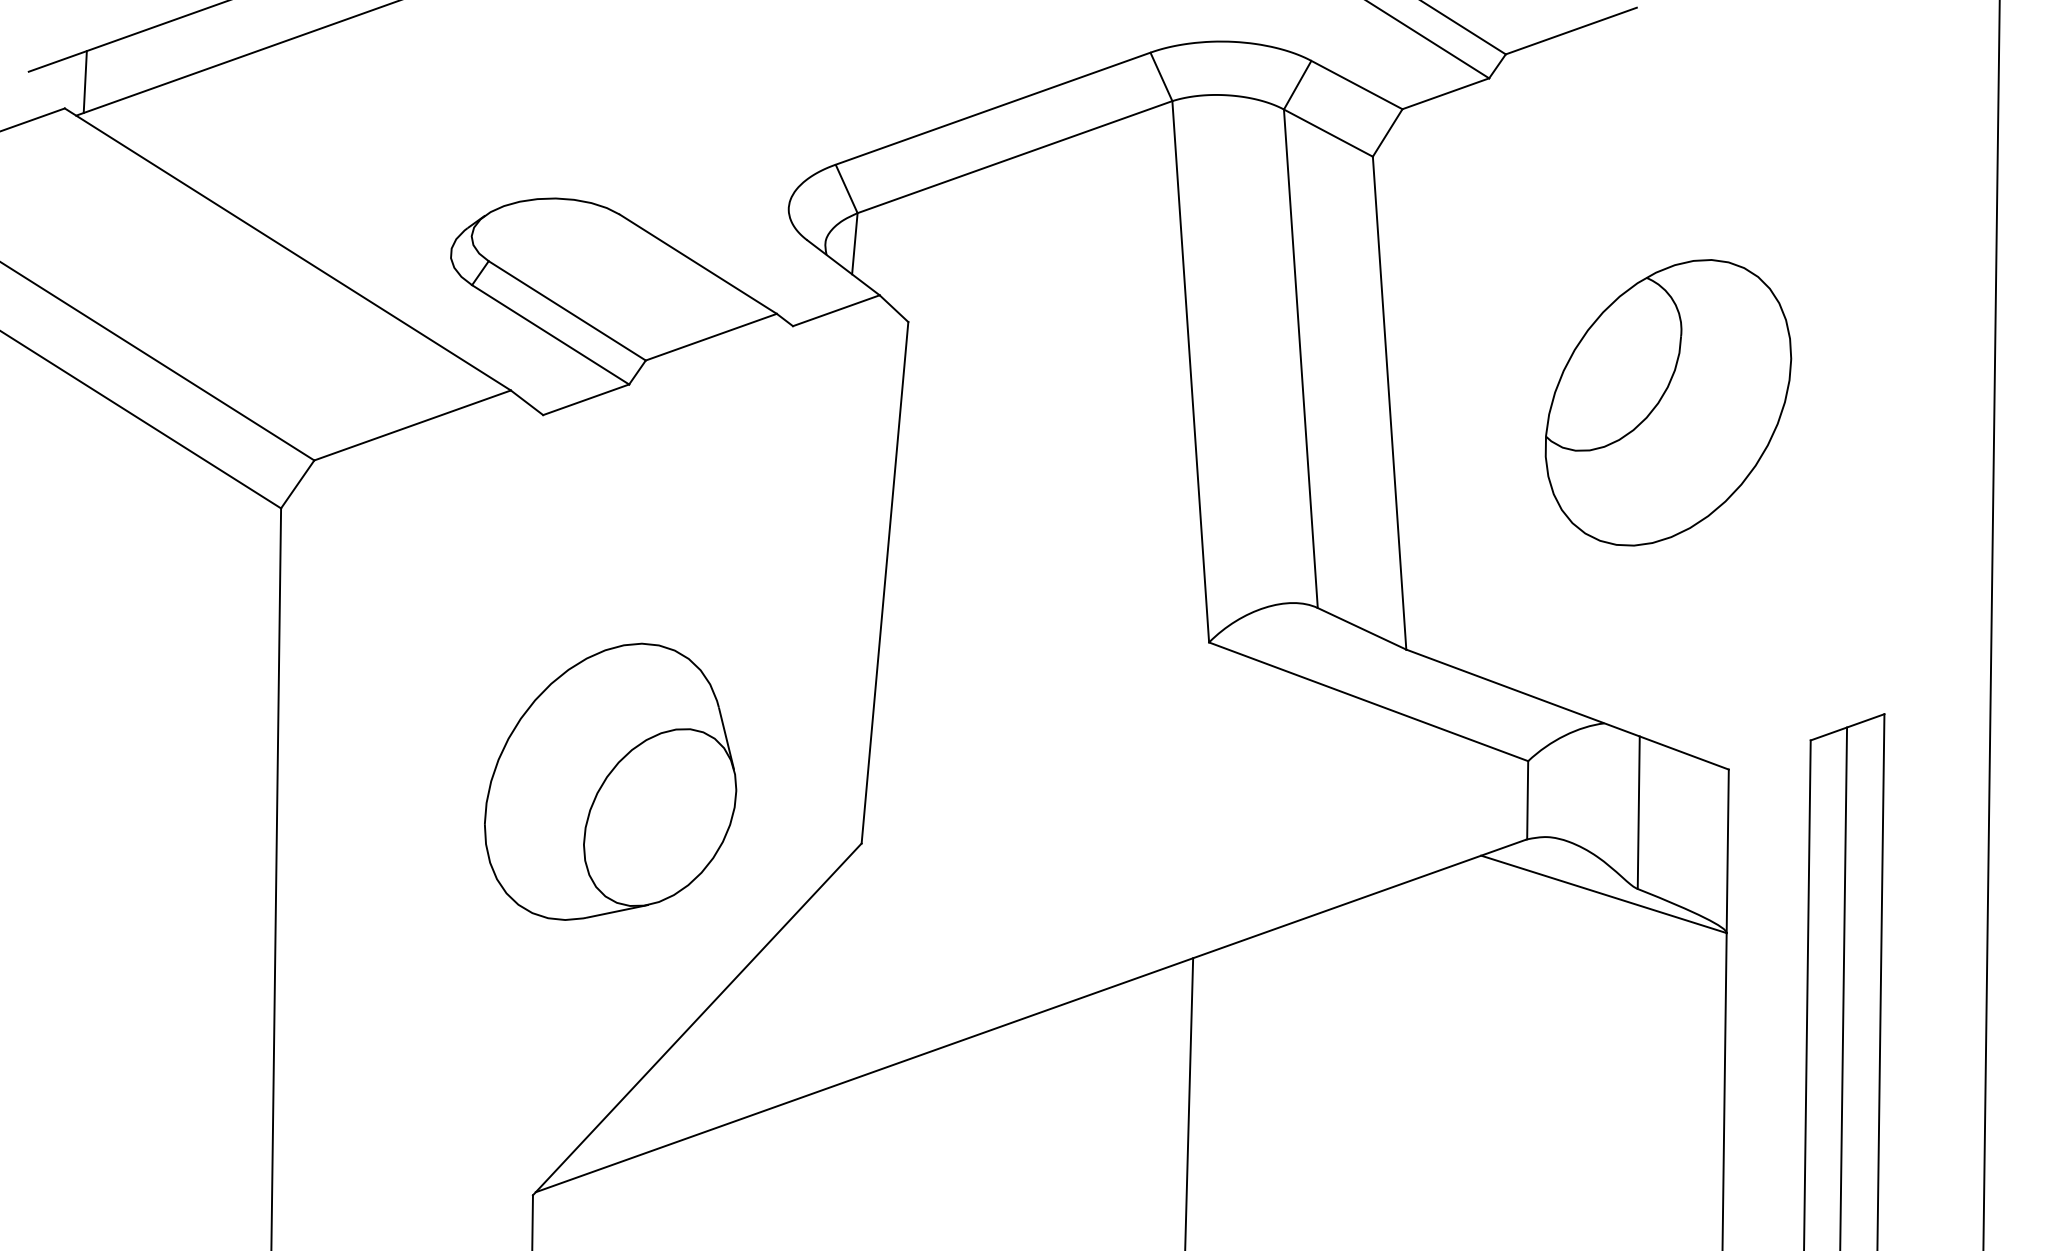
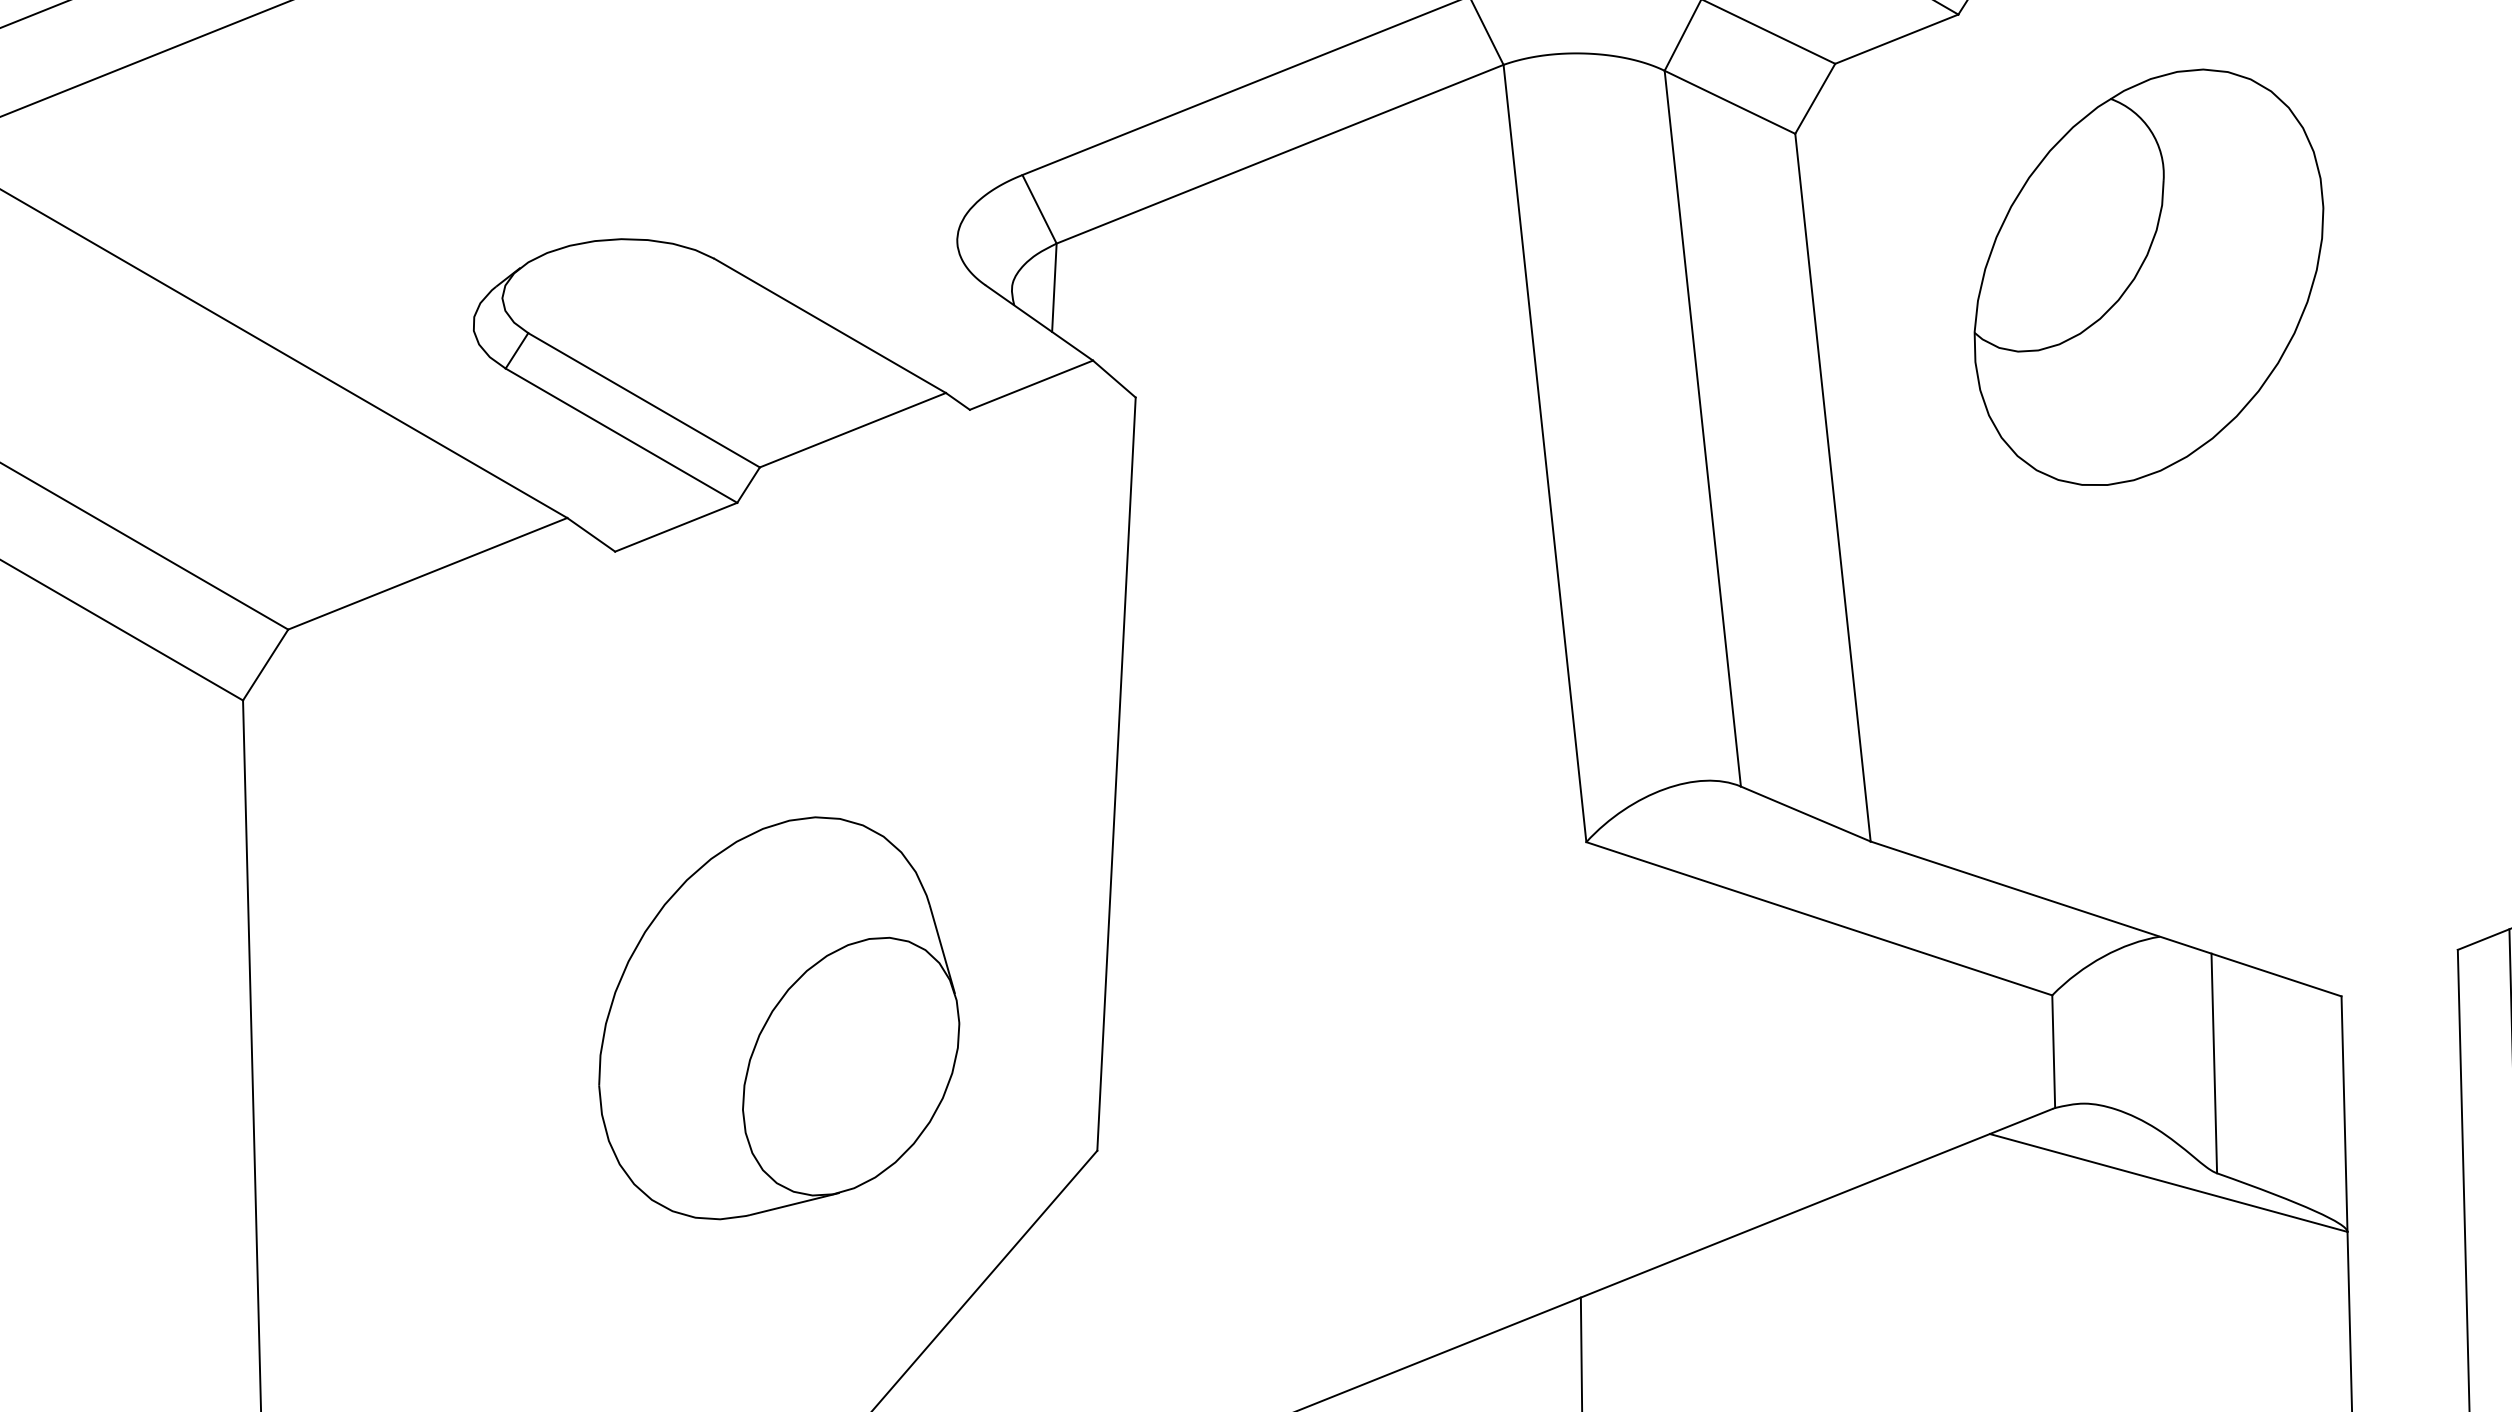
part: (1668, 402) -> (2149, 277), moved
part: (610, 781) -> (777, 1017), moved

